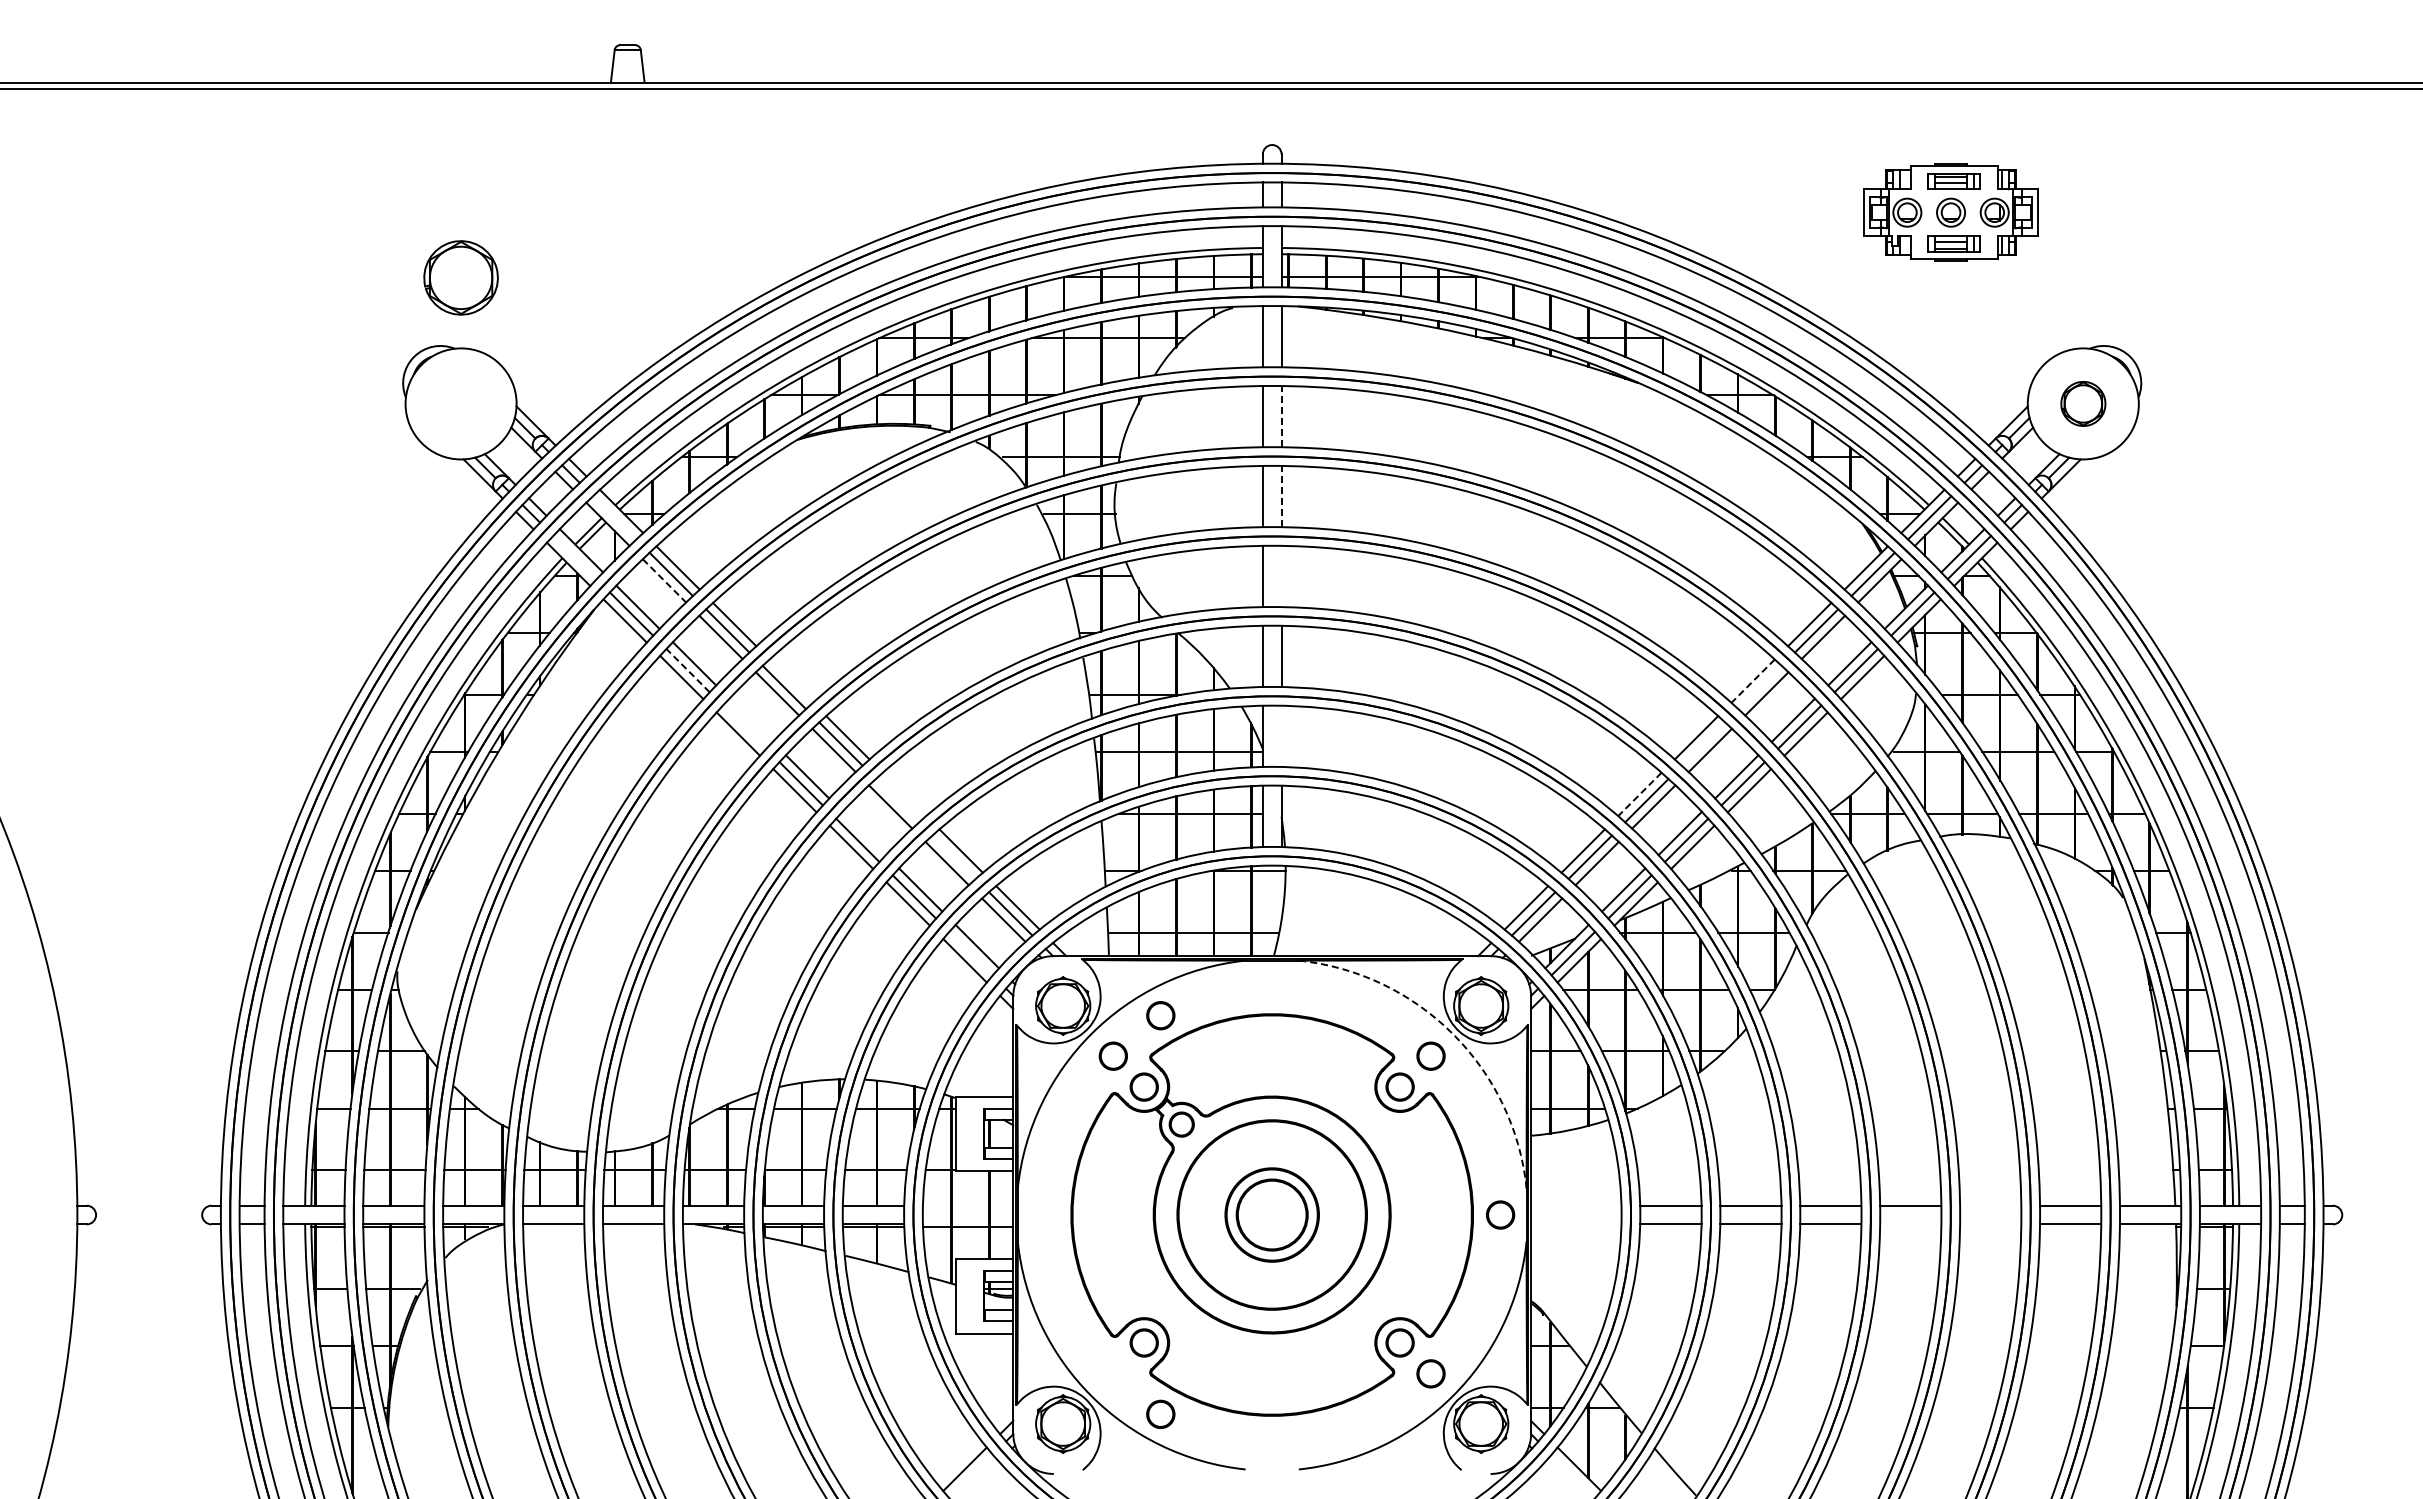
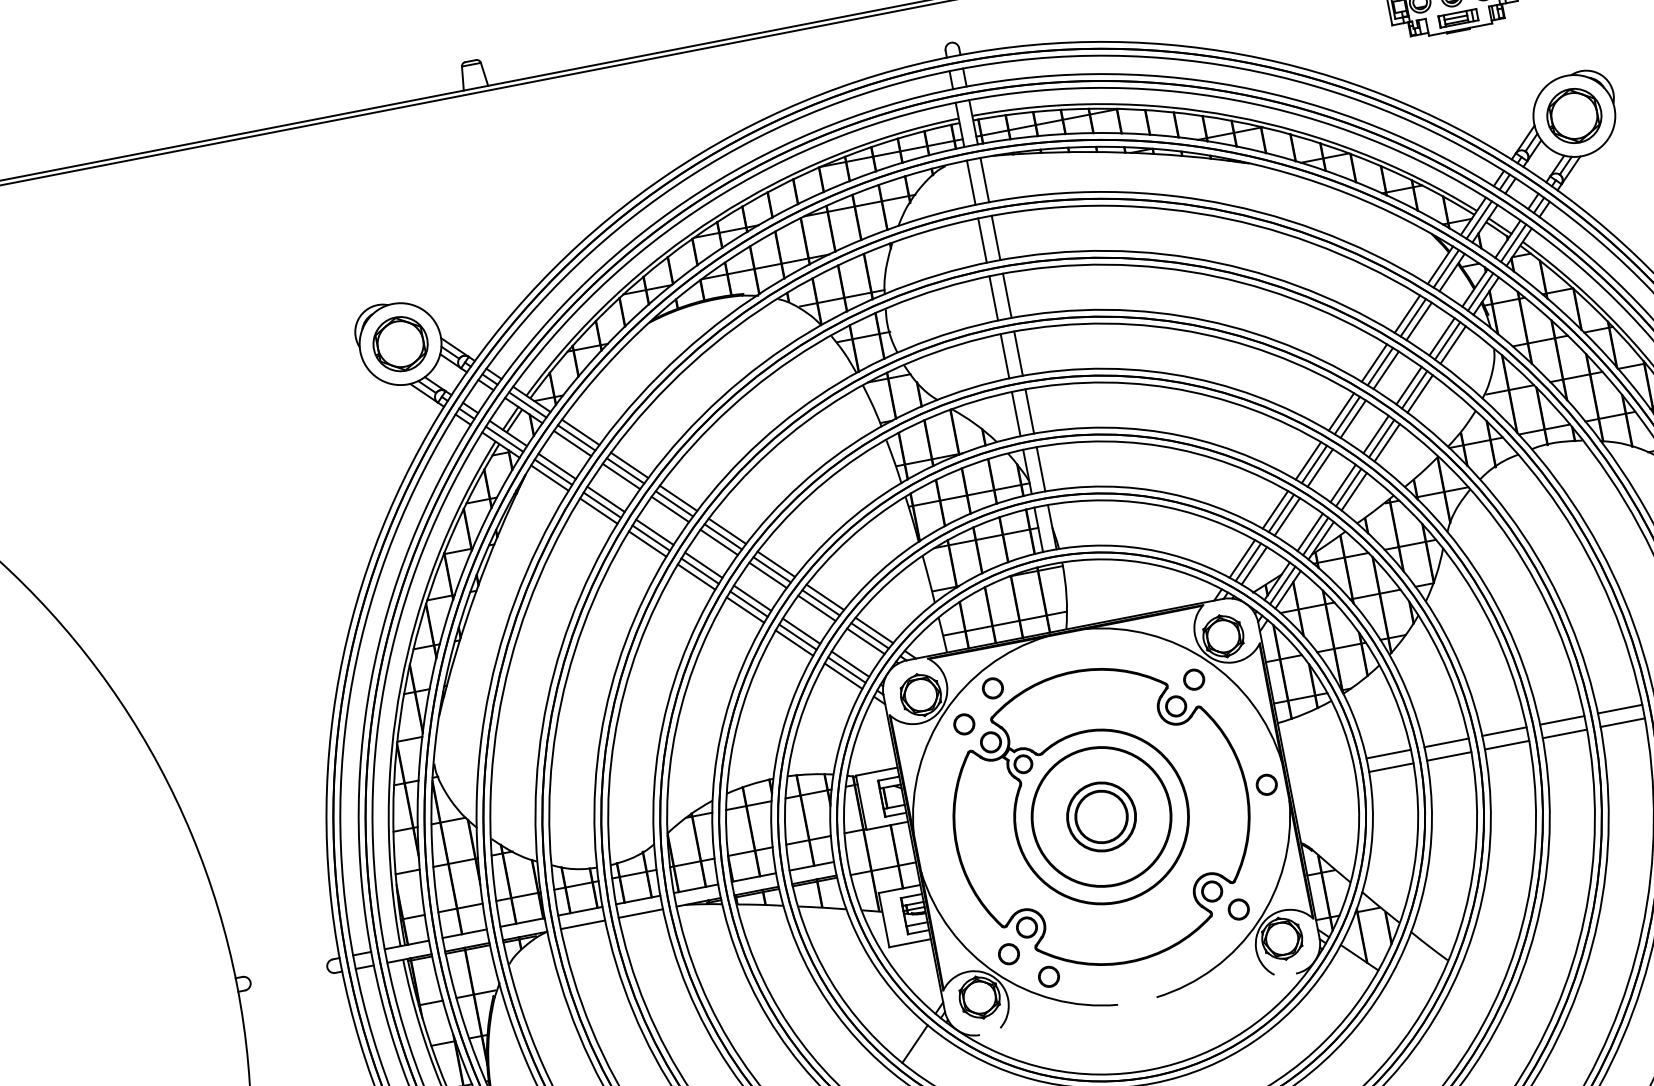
part: (460, 277) -> (400, 343), moved
part: (2083, 403) -> (1574, 115), size x1.67
line: (1281, 416) -> (995, 237), dashed -> solid
line: (1281, 496) -> (1007, 295), dashed -> solid
line: (614, 517) -> (527, 404), added
line: (574, 557) -> (504, 439), added
line: (1281, 576) -> (1018, 353), added
line: (664, 580) -> (572, 443), dashed -> solid
line: (688, 670) -> (602, 505), dashed -> solid
line: (790, 680) -> (677, 497), added
line: (1753, 681) -> (1374, 363), dashed -> solid
line: (1759, 687) -> (1379, 366), added
line: (750, 720) -> (654, 532), added
line: (744, 726) -> (651, 537), added
line: (1281, 735) -> (1040, 468), added
line: (1703, 743) -> (1347, 415), added
line: (904, 794) -> (776, 564), added
line: (1639, 794) -> (1308, 461), dashed -> solid
line: (897, 800) -> (772, 569), added
line: (863, 833) -> (752, 598), added
line: (953, 856) -> (820, 602), added
line: (970, 953) -> (846, 670), added
arc: (1453, 1034) -> (1207, 660), dashed -> solid
line: (1990, 1205) -> (1619, 709), added
line: (1910, 1224) -> (1564, 734), added
line: (1990, 1224) -> (1622, 722), added
part: (1112, 1373) -> (1008, 954), added

